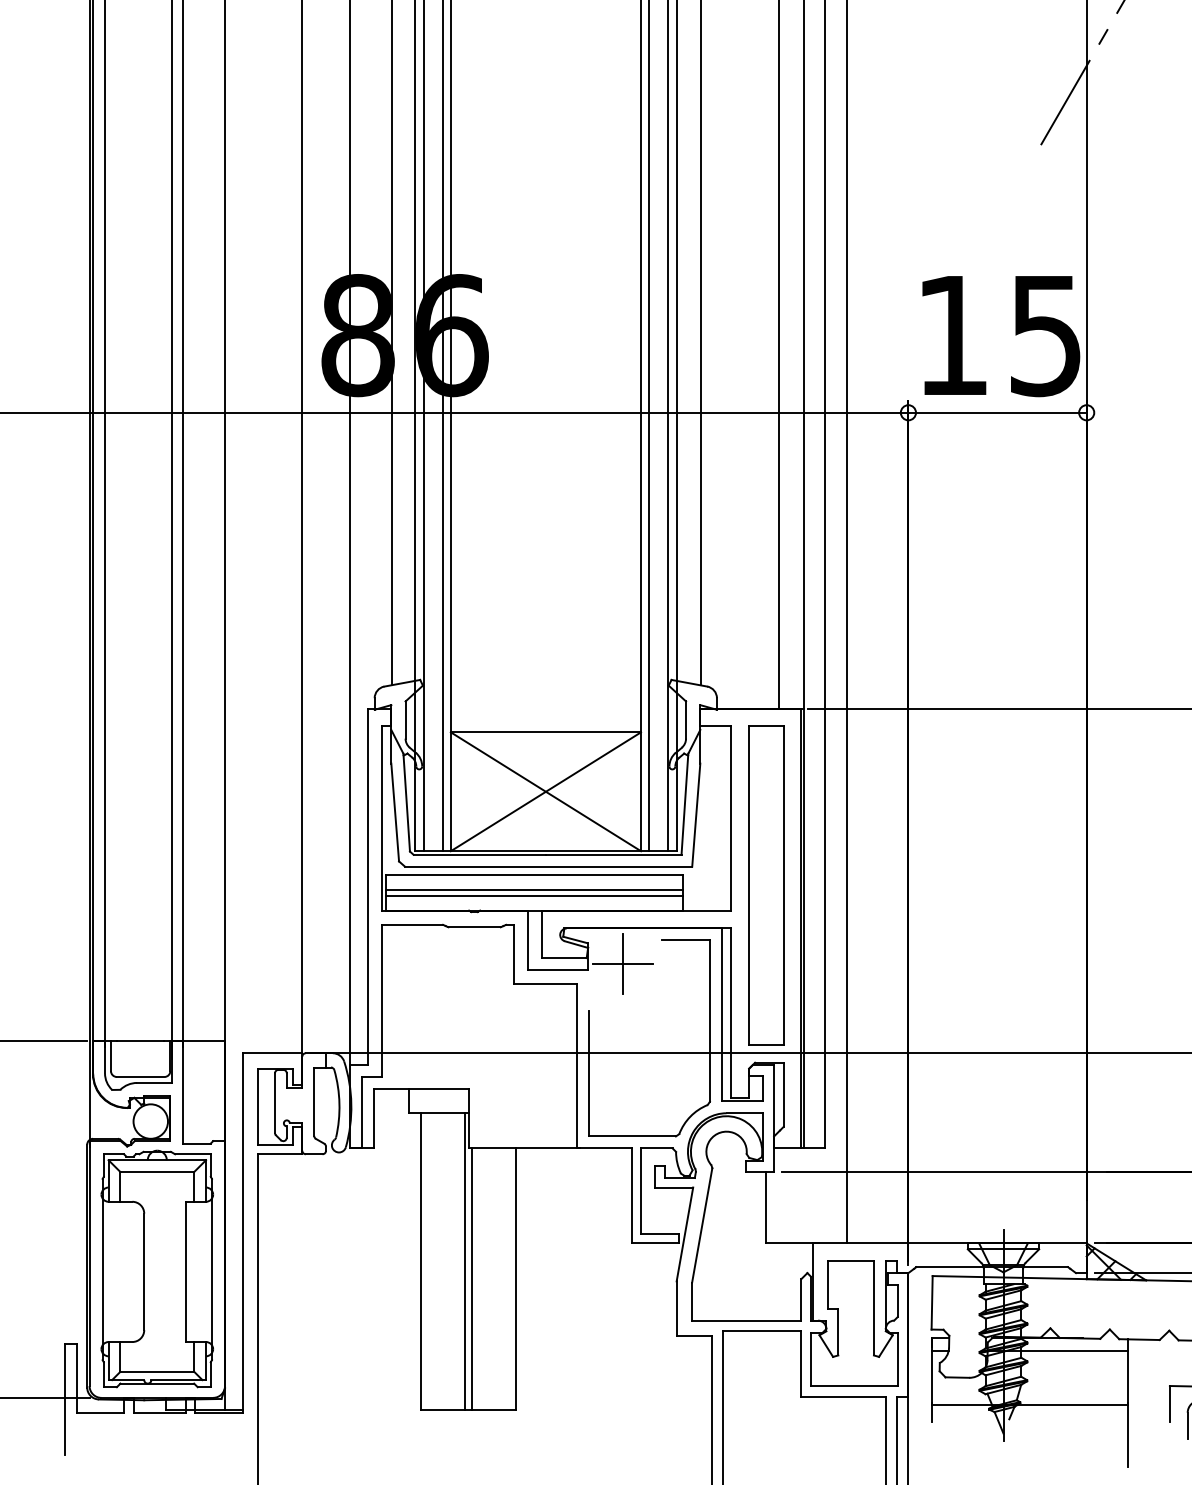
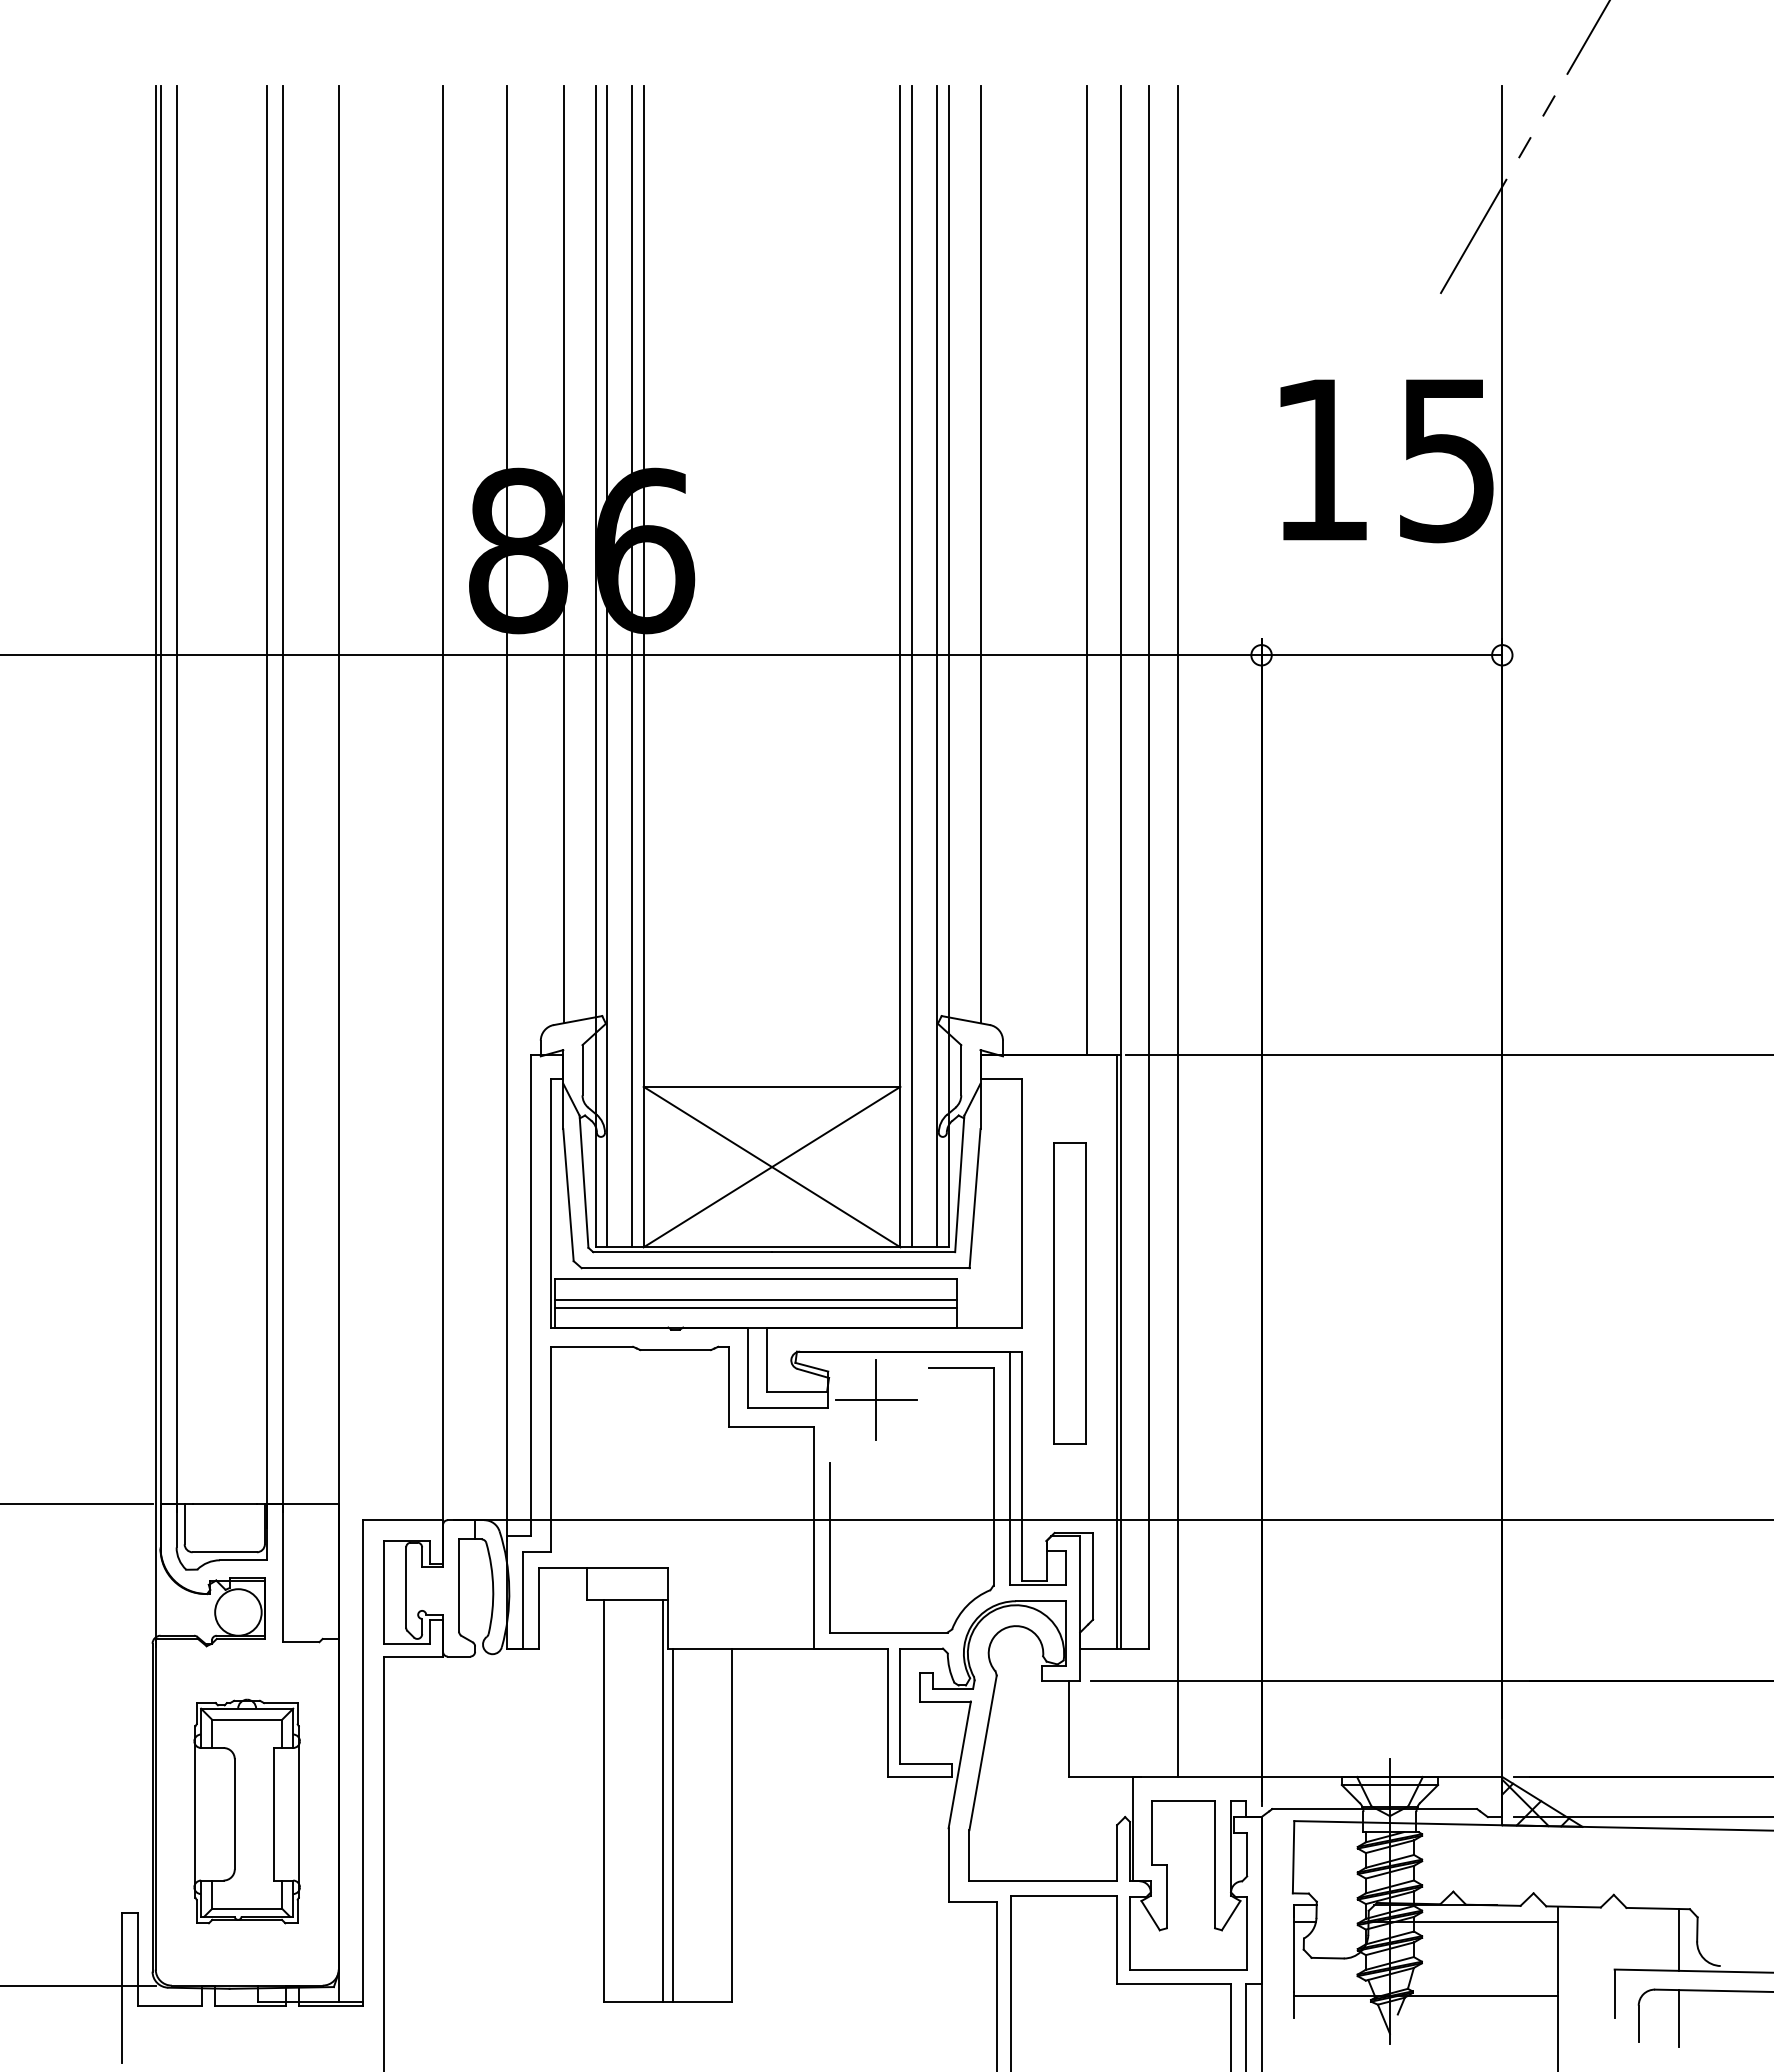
text: (1000, 336) -> (1386, 461), moved
part: (766, 885) -> (1069, 1293), size x0.7
part: (156, 1268) -> (246, 1811), size x0.7

